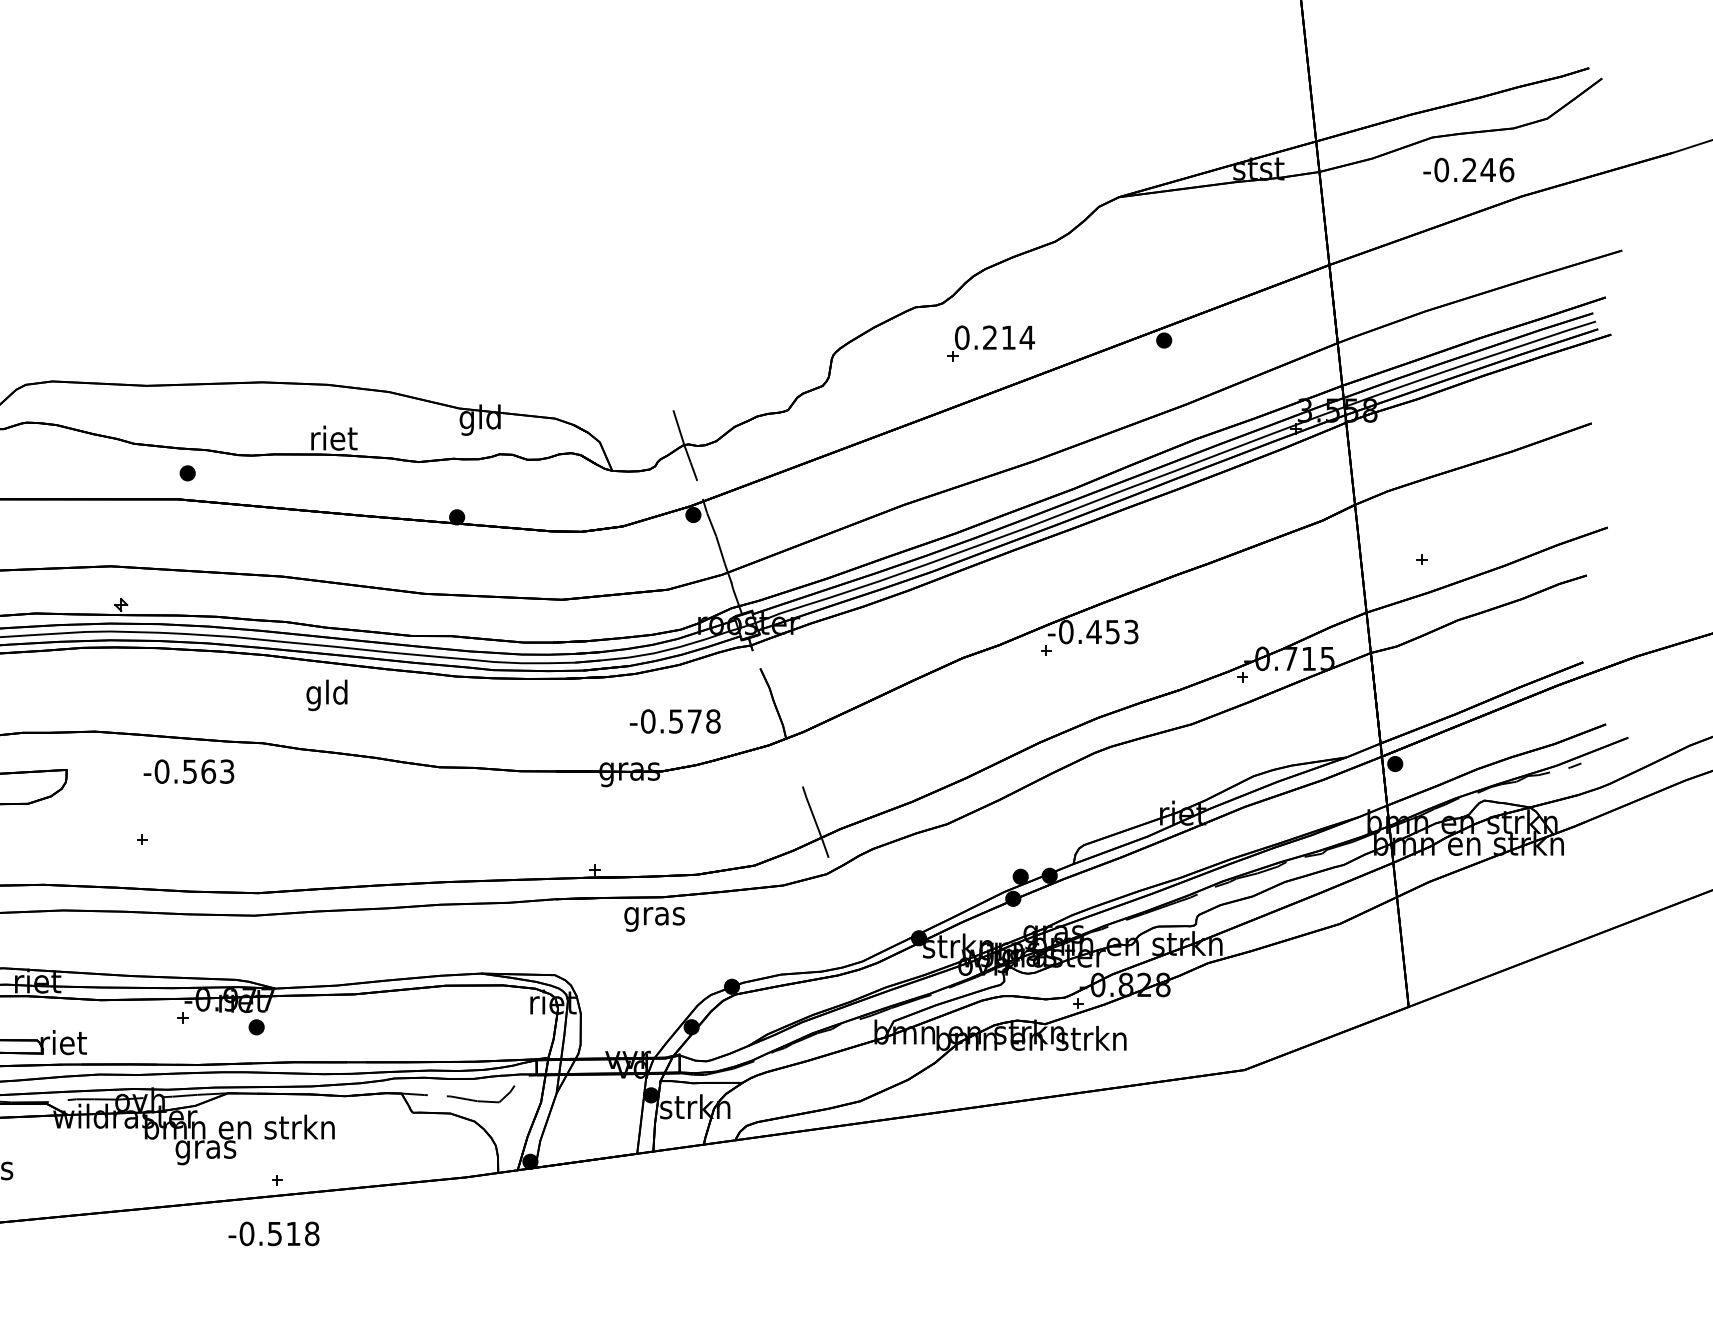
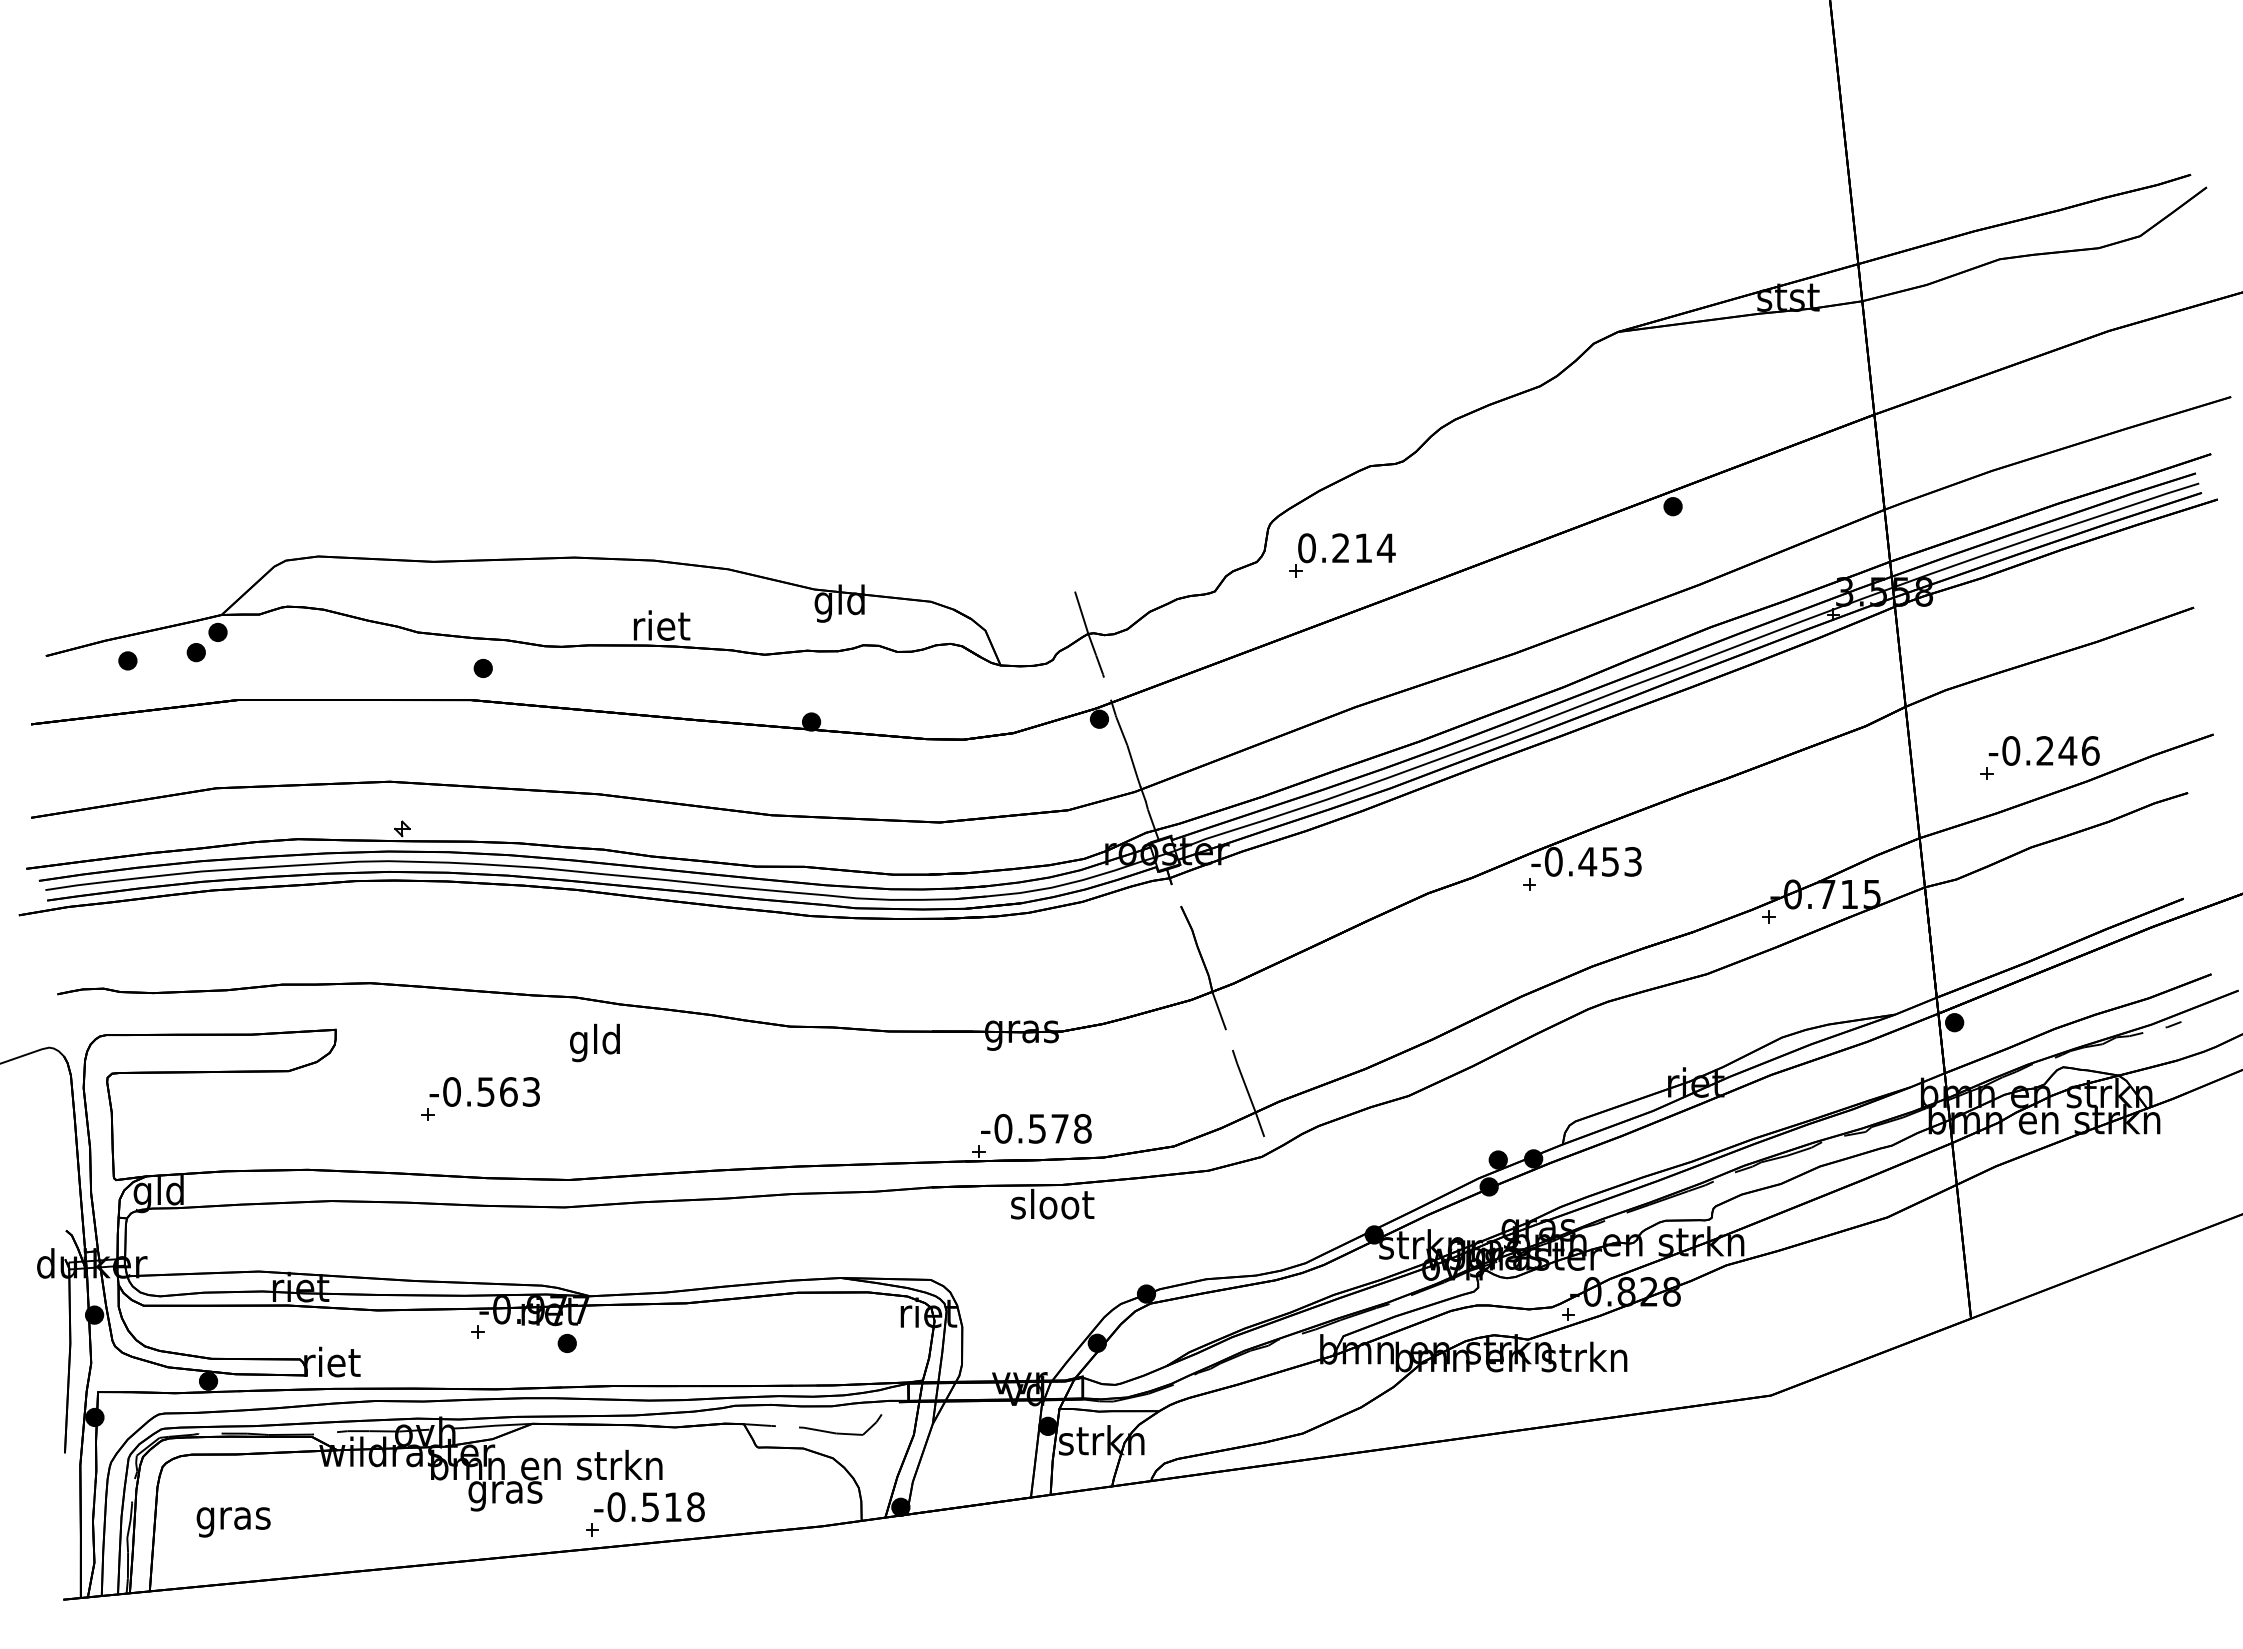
text: (1468, 169) -> (2043, 750), moved
part: (991, 343) -> (1342, 555), moved
text: (326, 694) -> (594, 1042), moved
text: (675, 721) -> (1036, 1128), moved
line: (791, 754) -> (1218, 1010), added
text: (188, 771) -> (484, 1091), moved
text: (654, 915) -> (1052, 1207), gras -> sloot
text: (274, 1234) -> (649, 1507), moved

